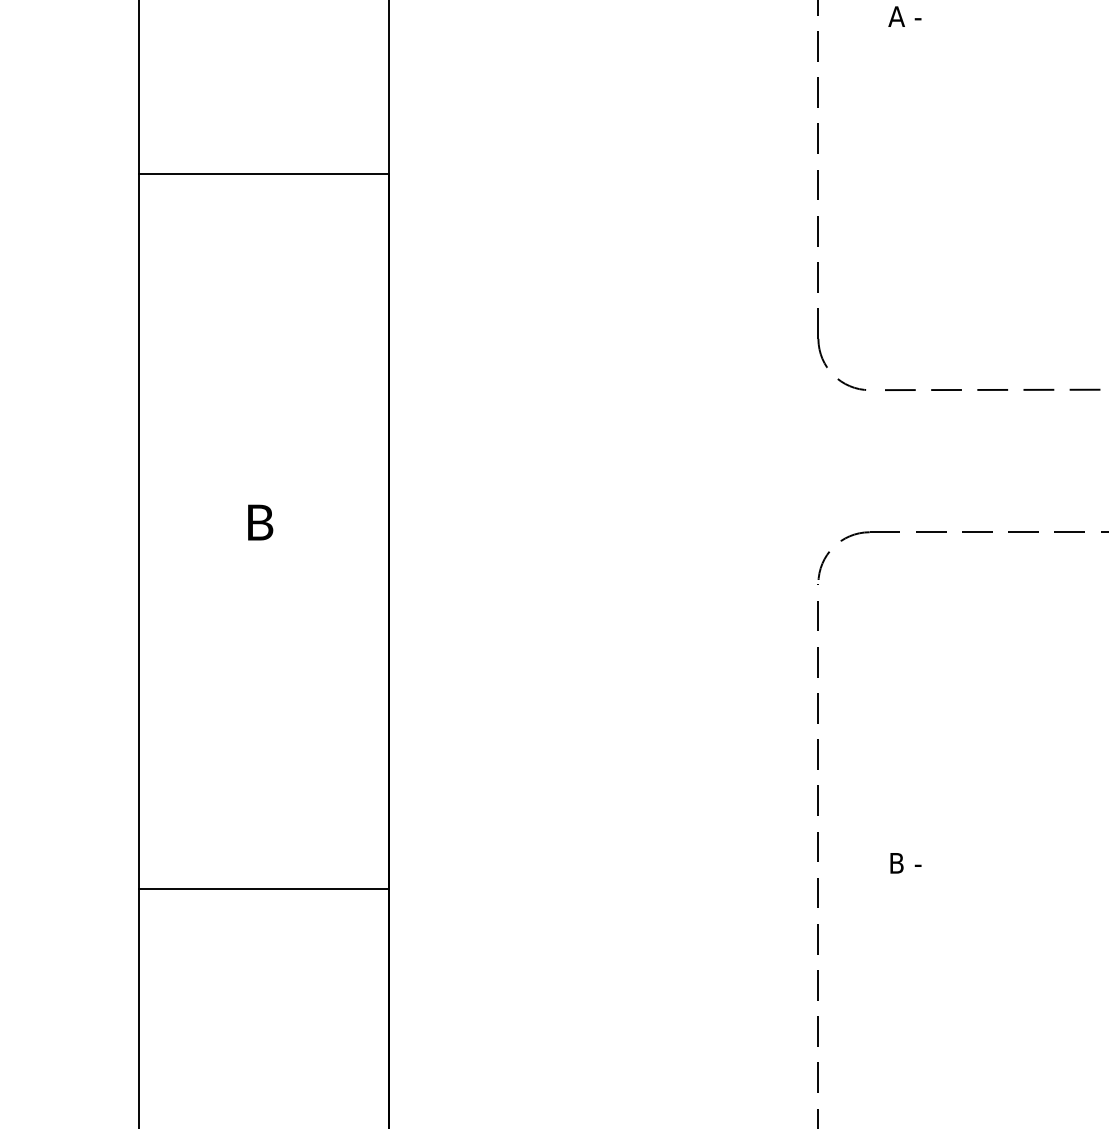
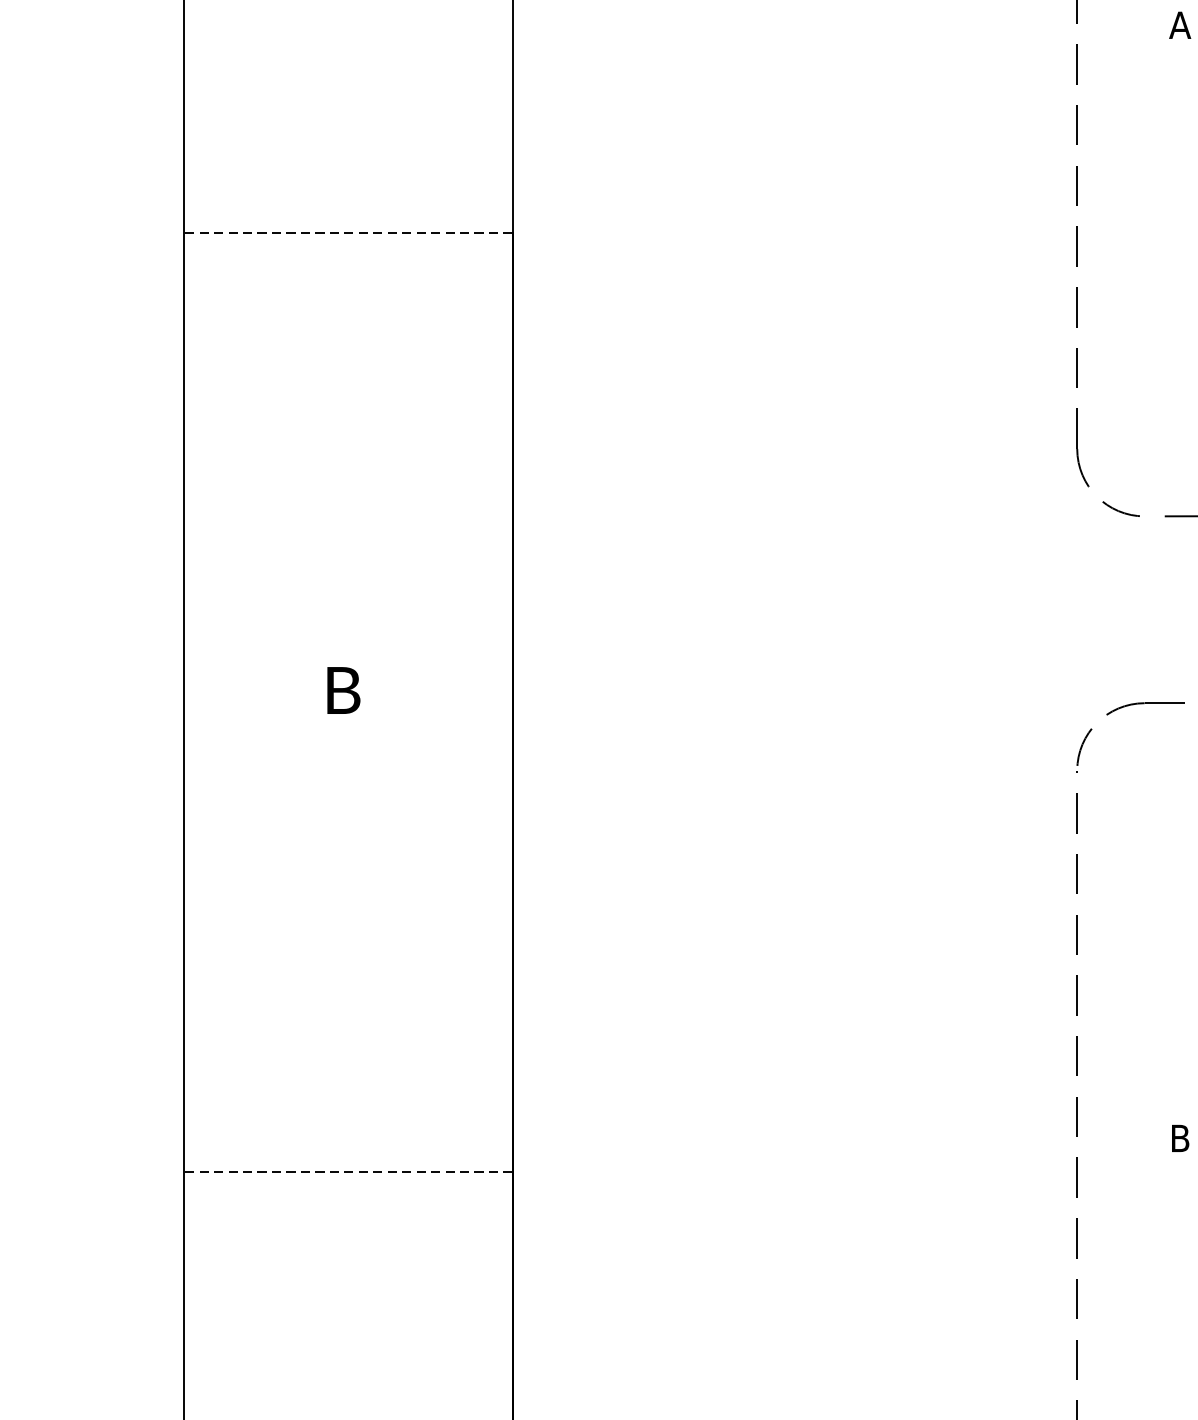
line: (263, 174) -> (347, 232), solid -> dashed
line: (263, 888) -> (347, 1171), solid -> dashed

